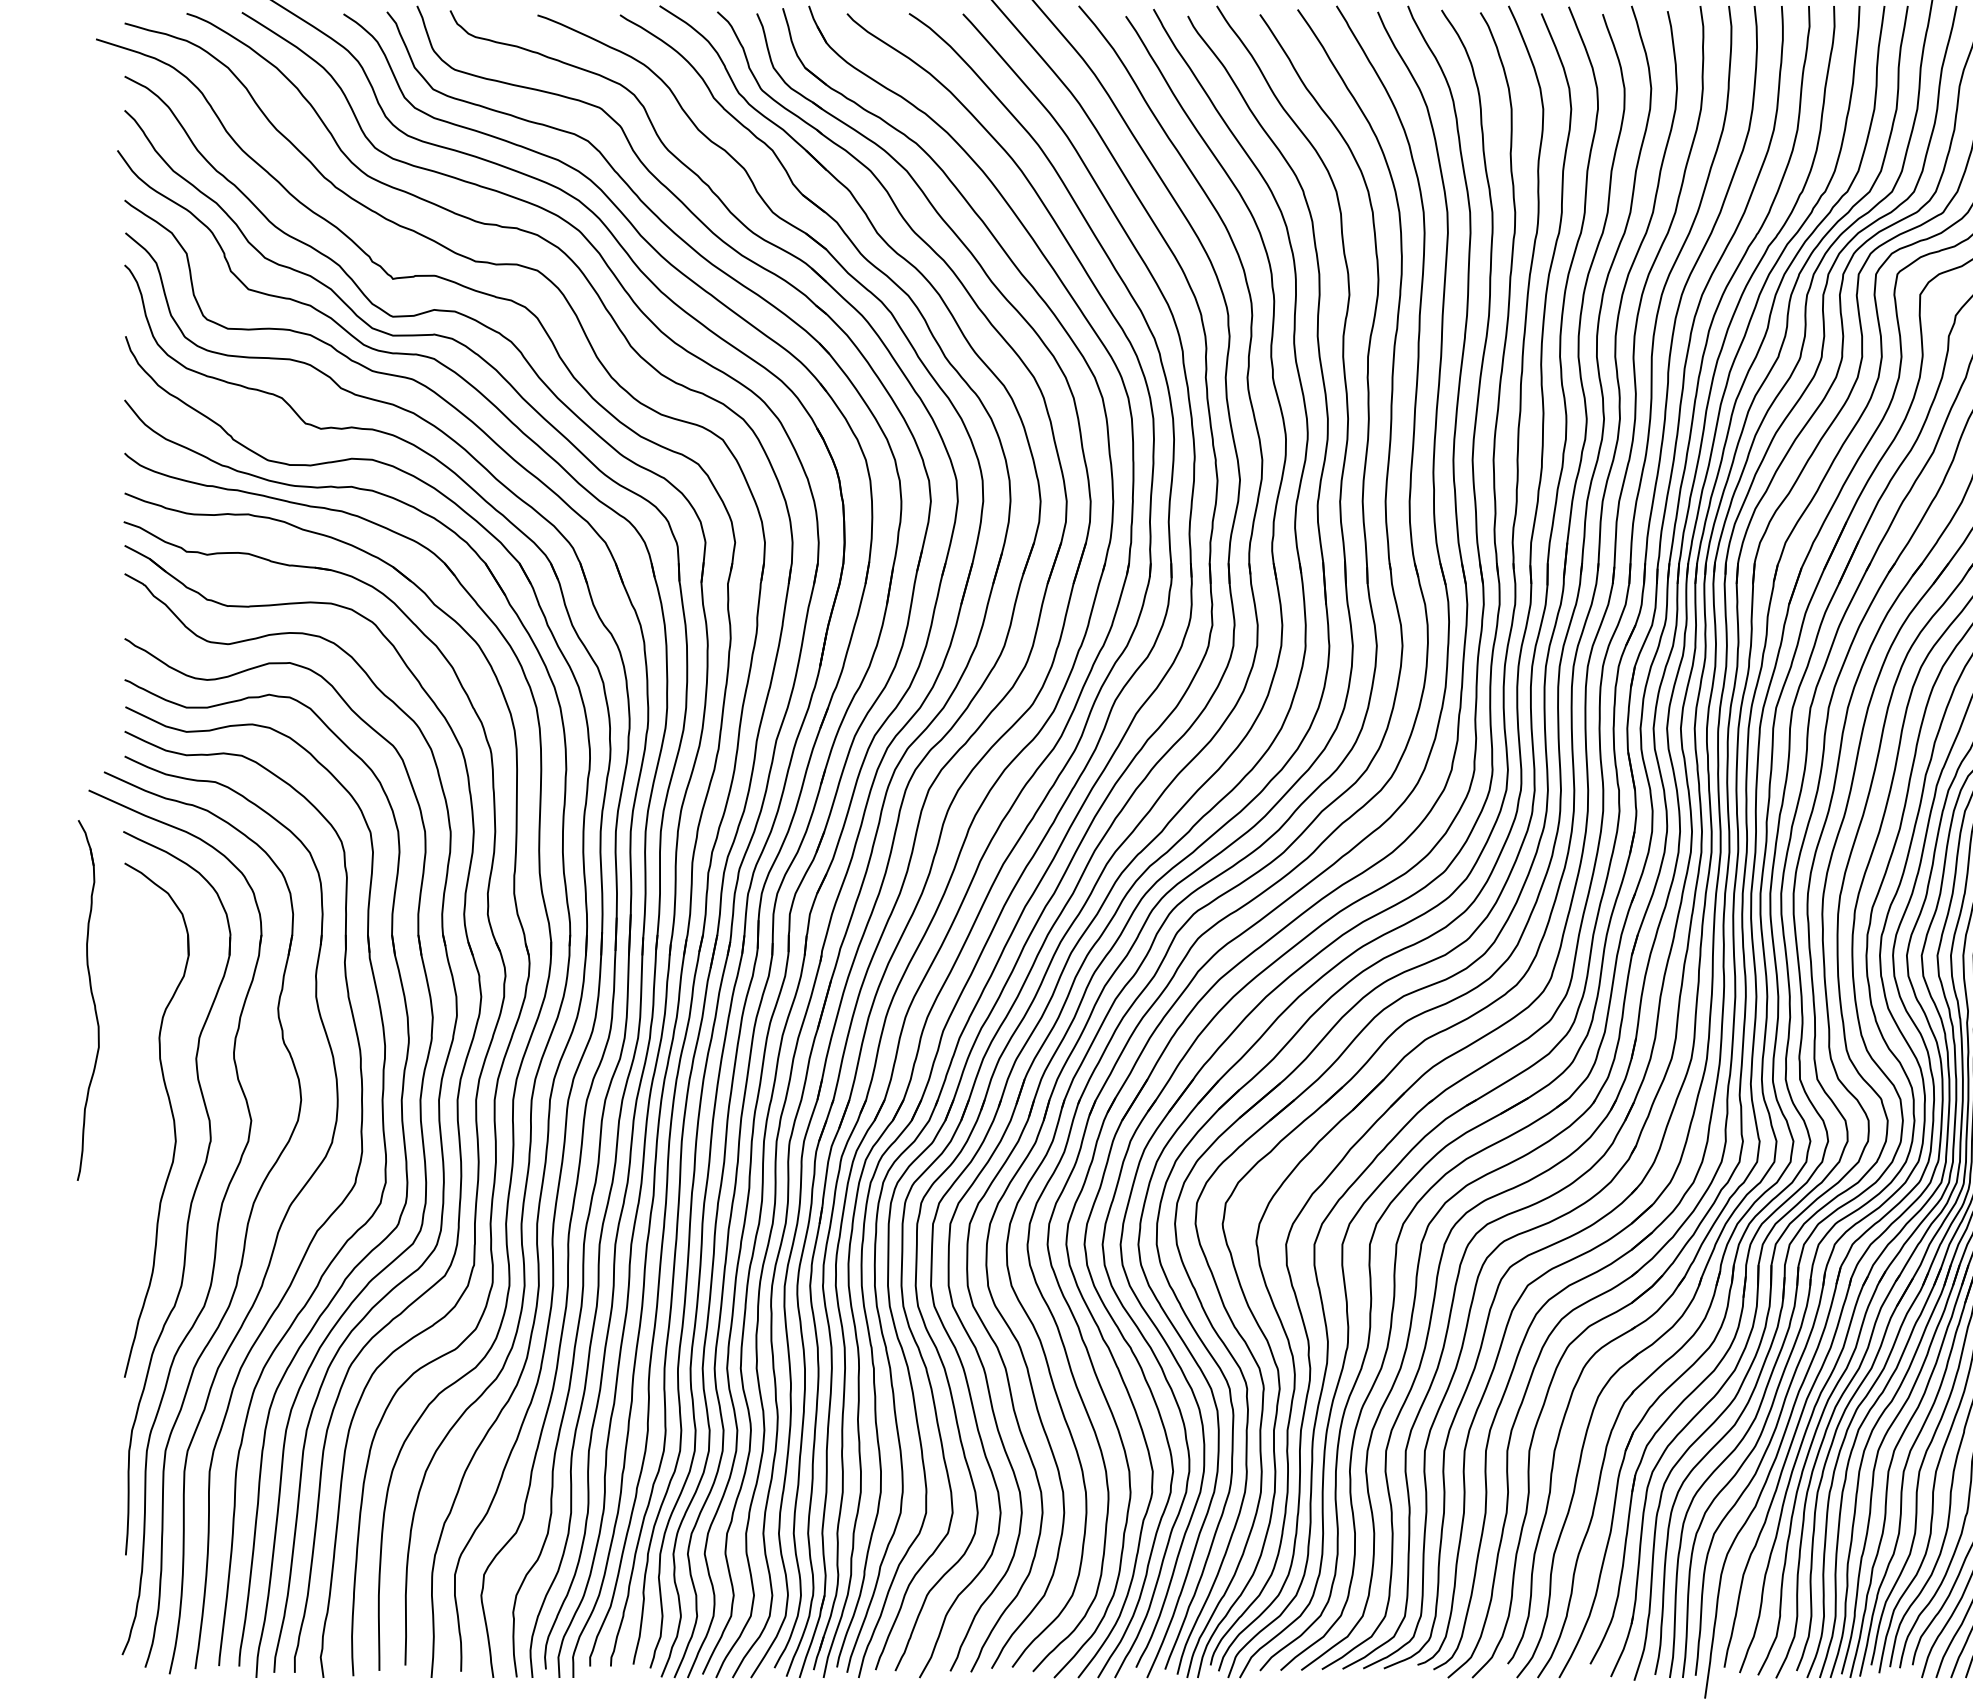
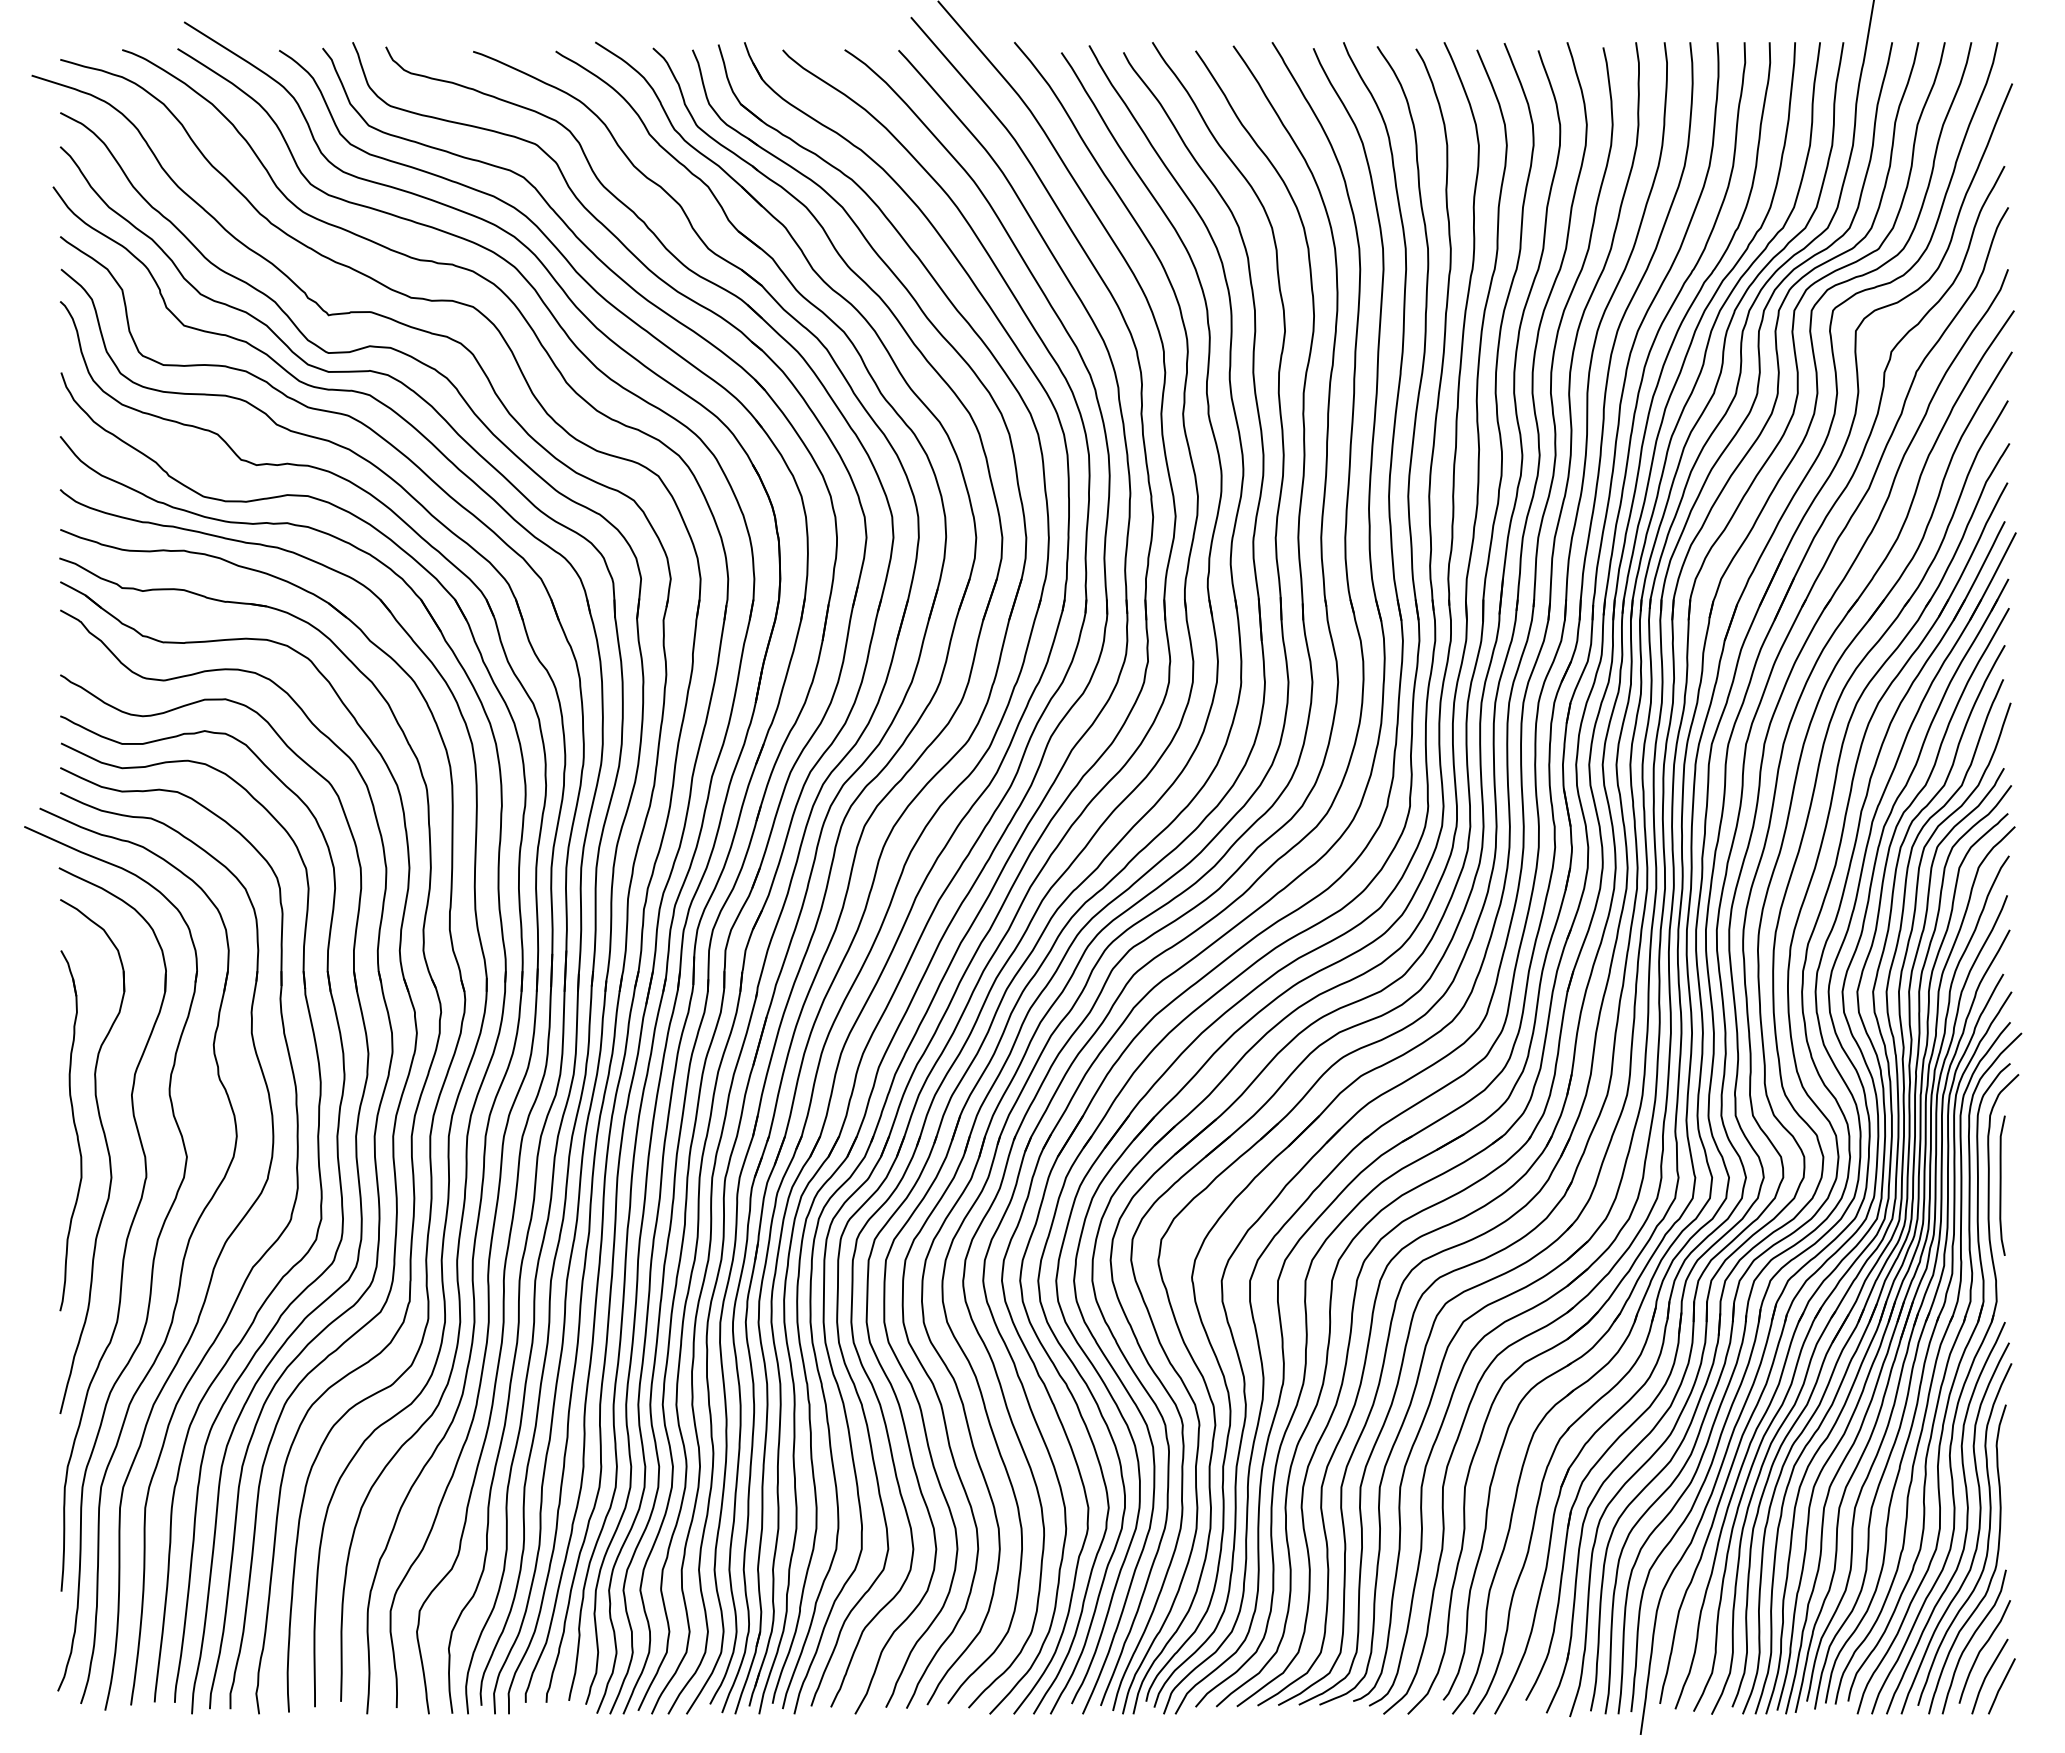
part: (87, 1000) -> (70, 1130), moved

